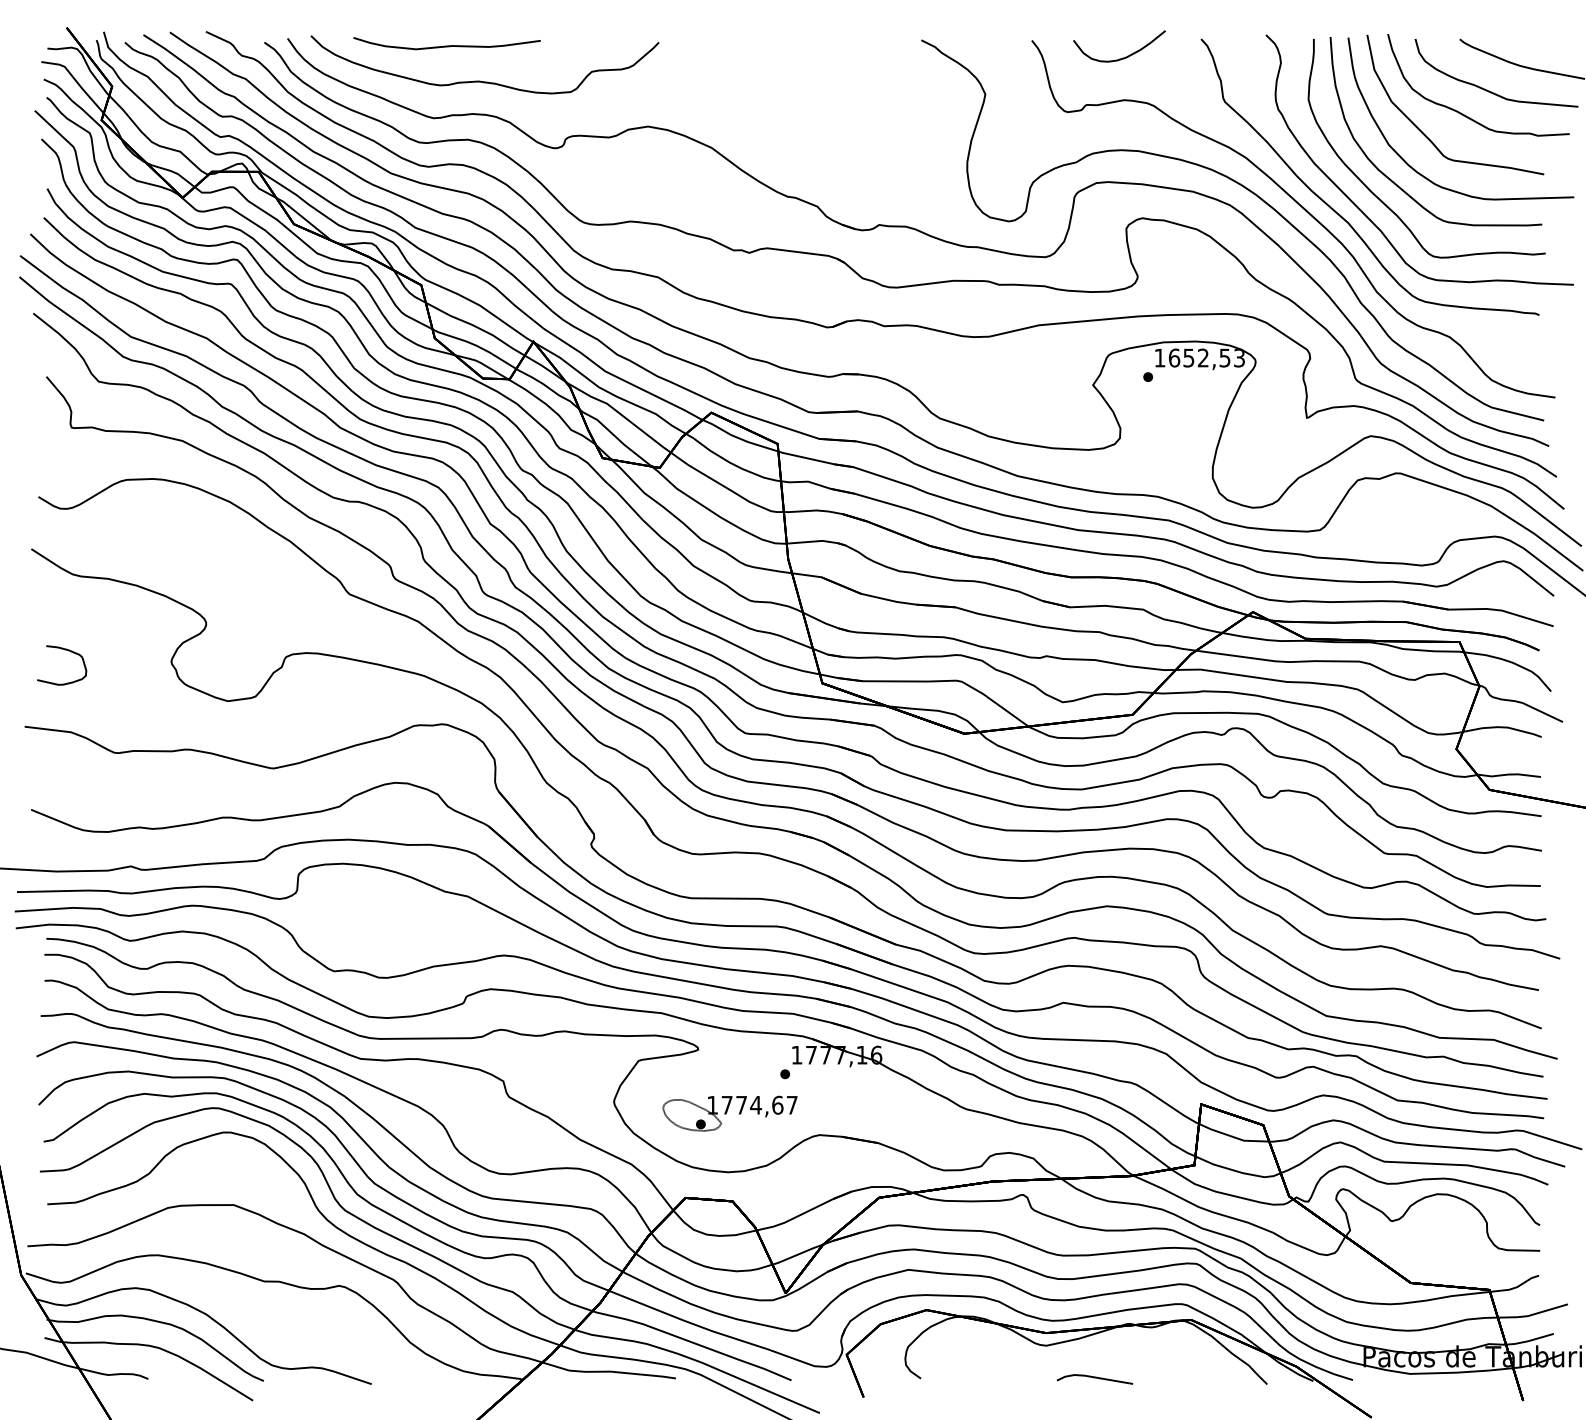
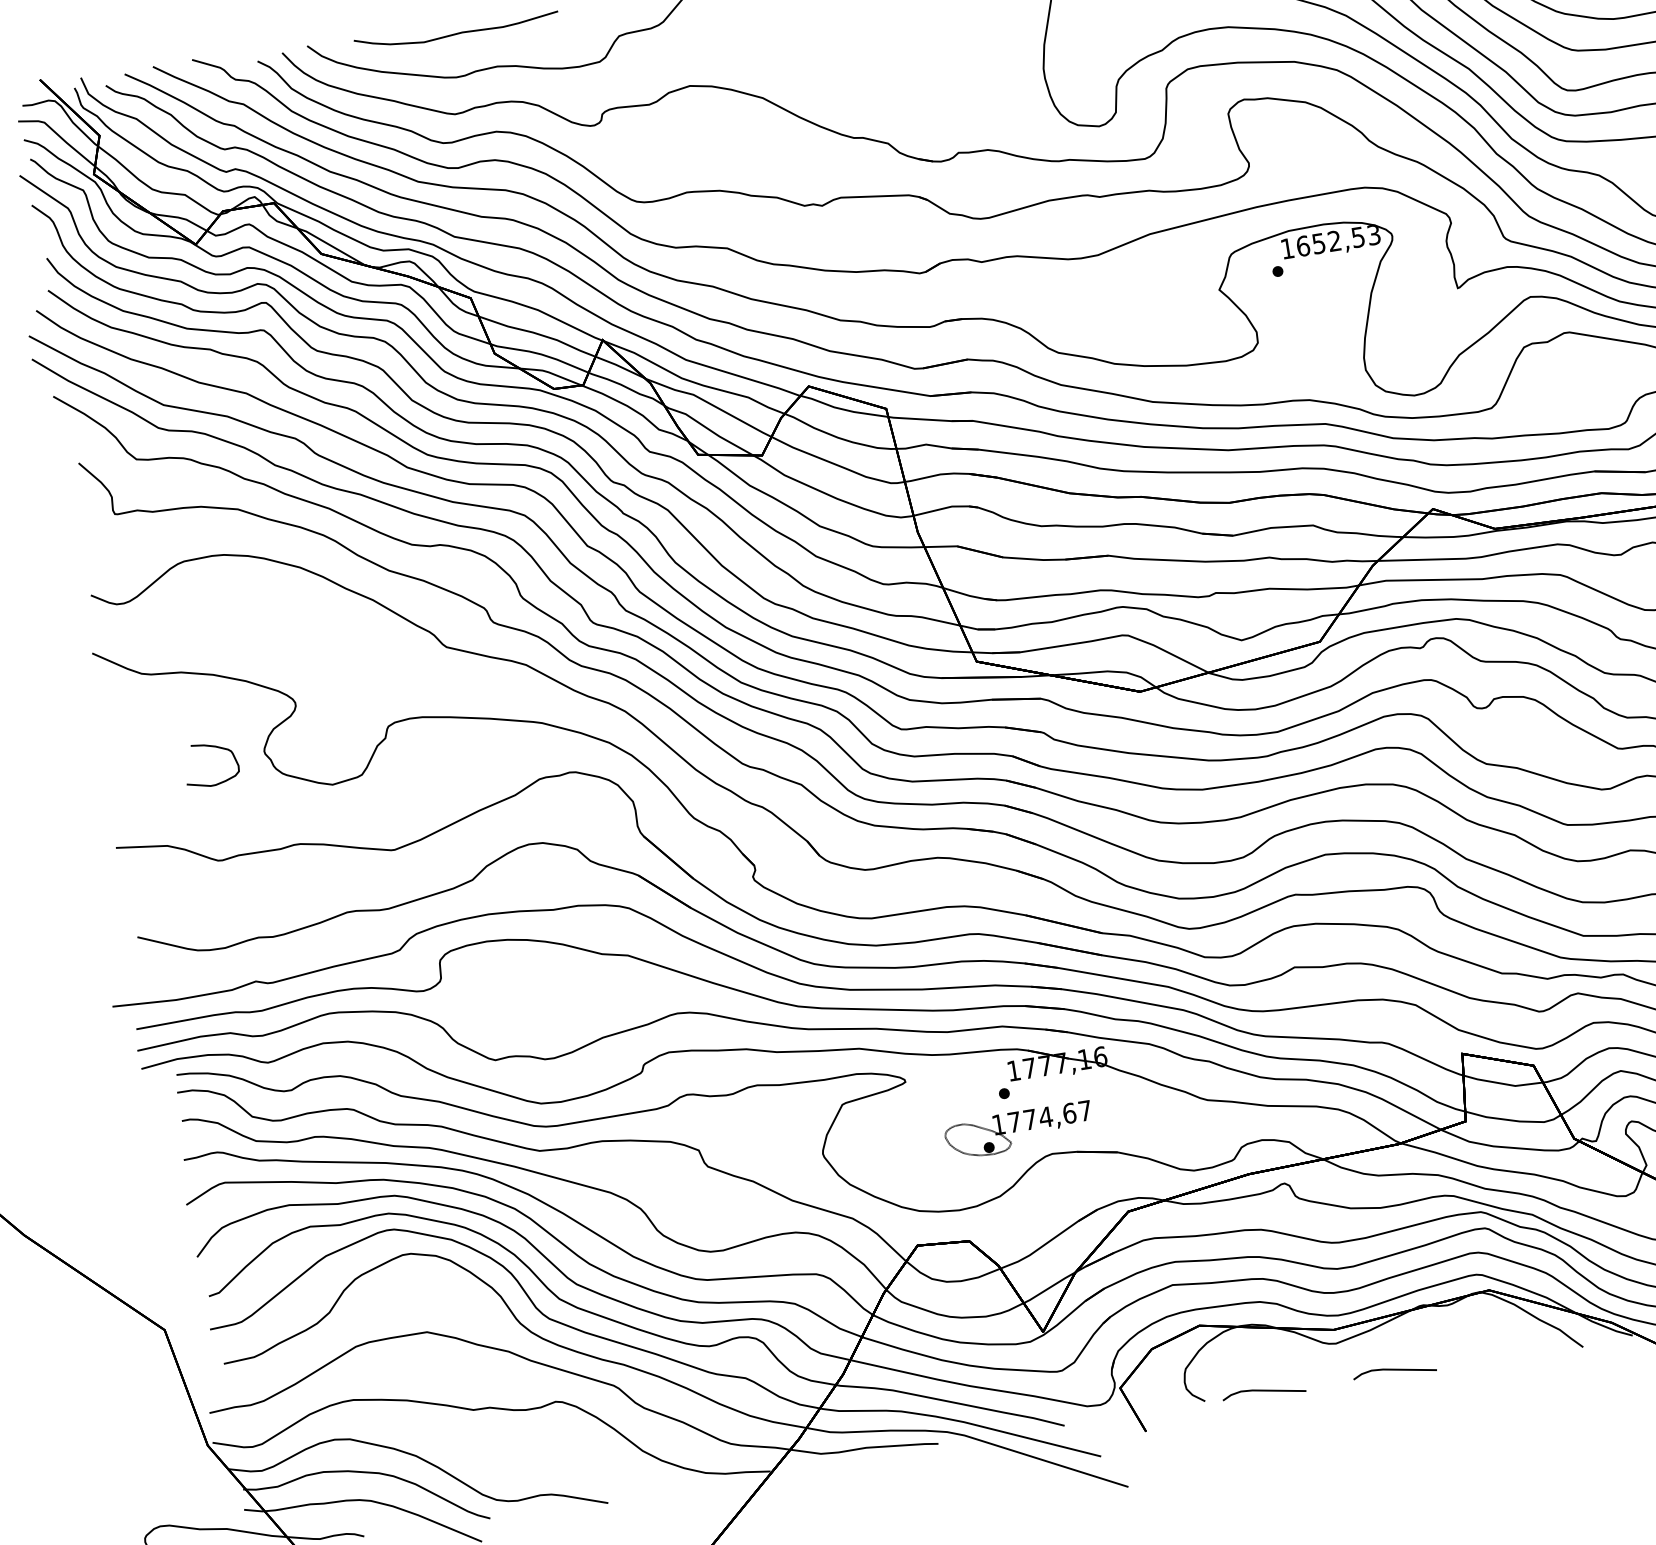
curve: (64, 650) -> (211, 747), moved
part: (729, 1113) -> (1018, 1130), moved
line: (974, 1378) -> (1263, 1391), added

